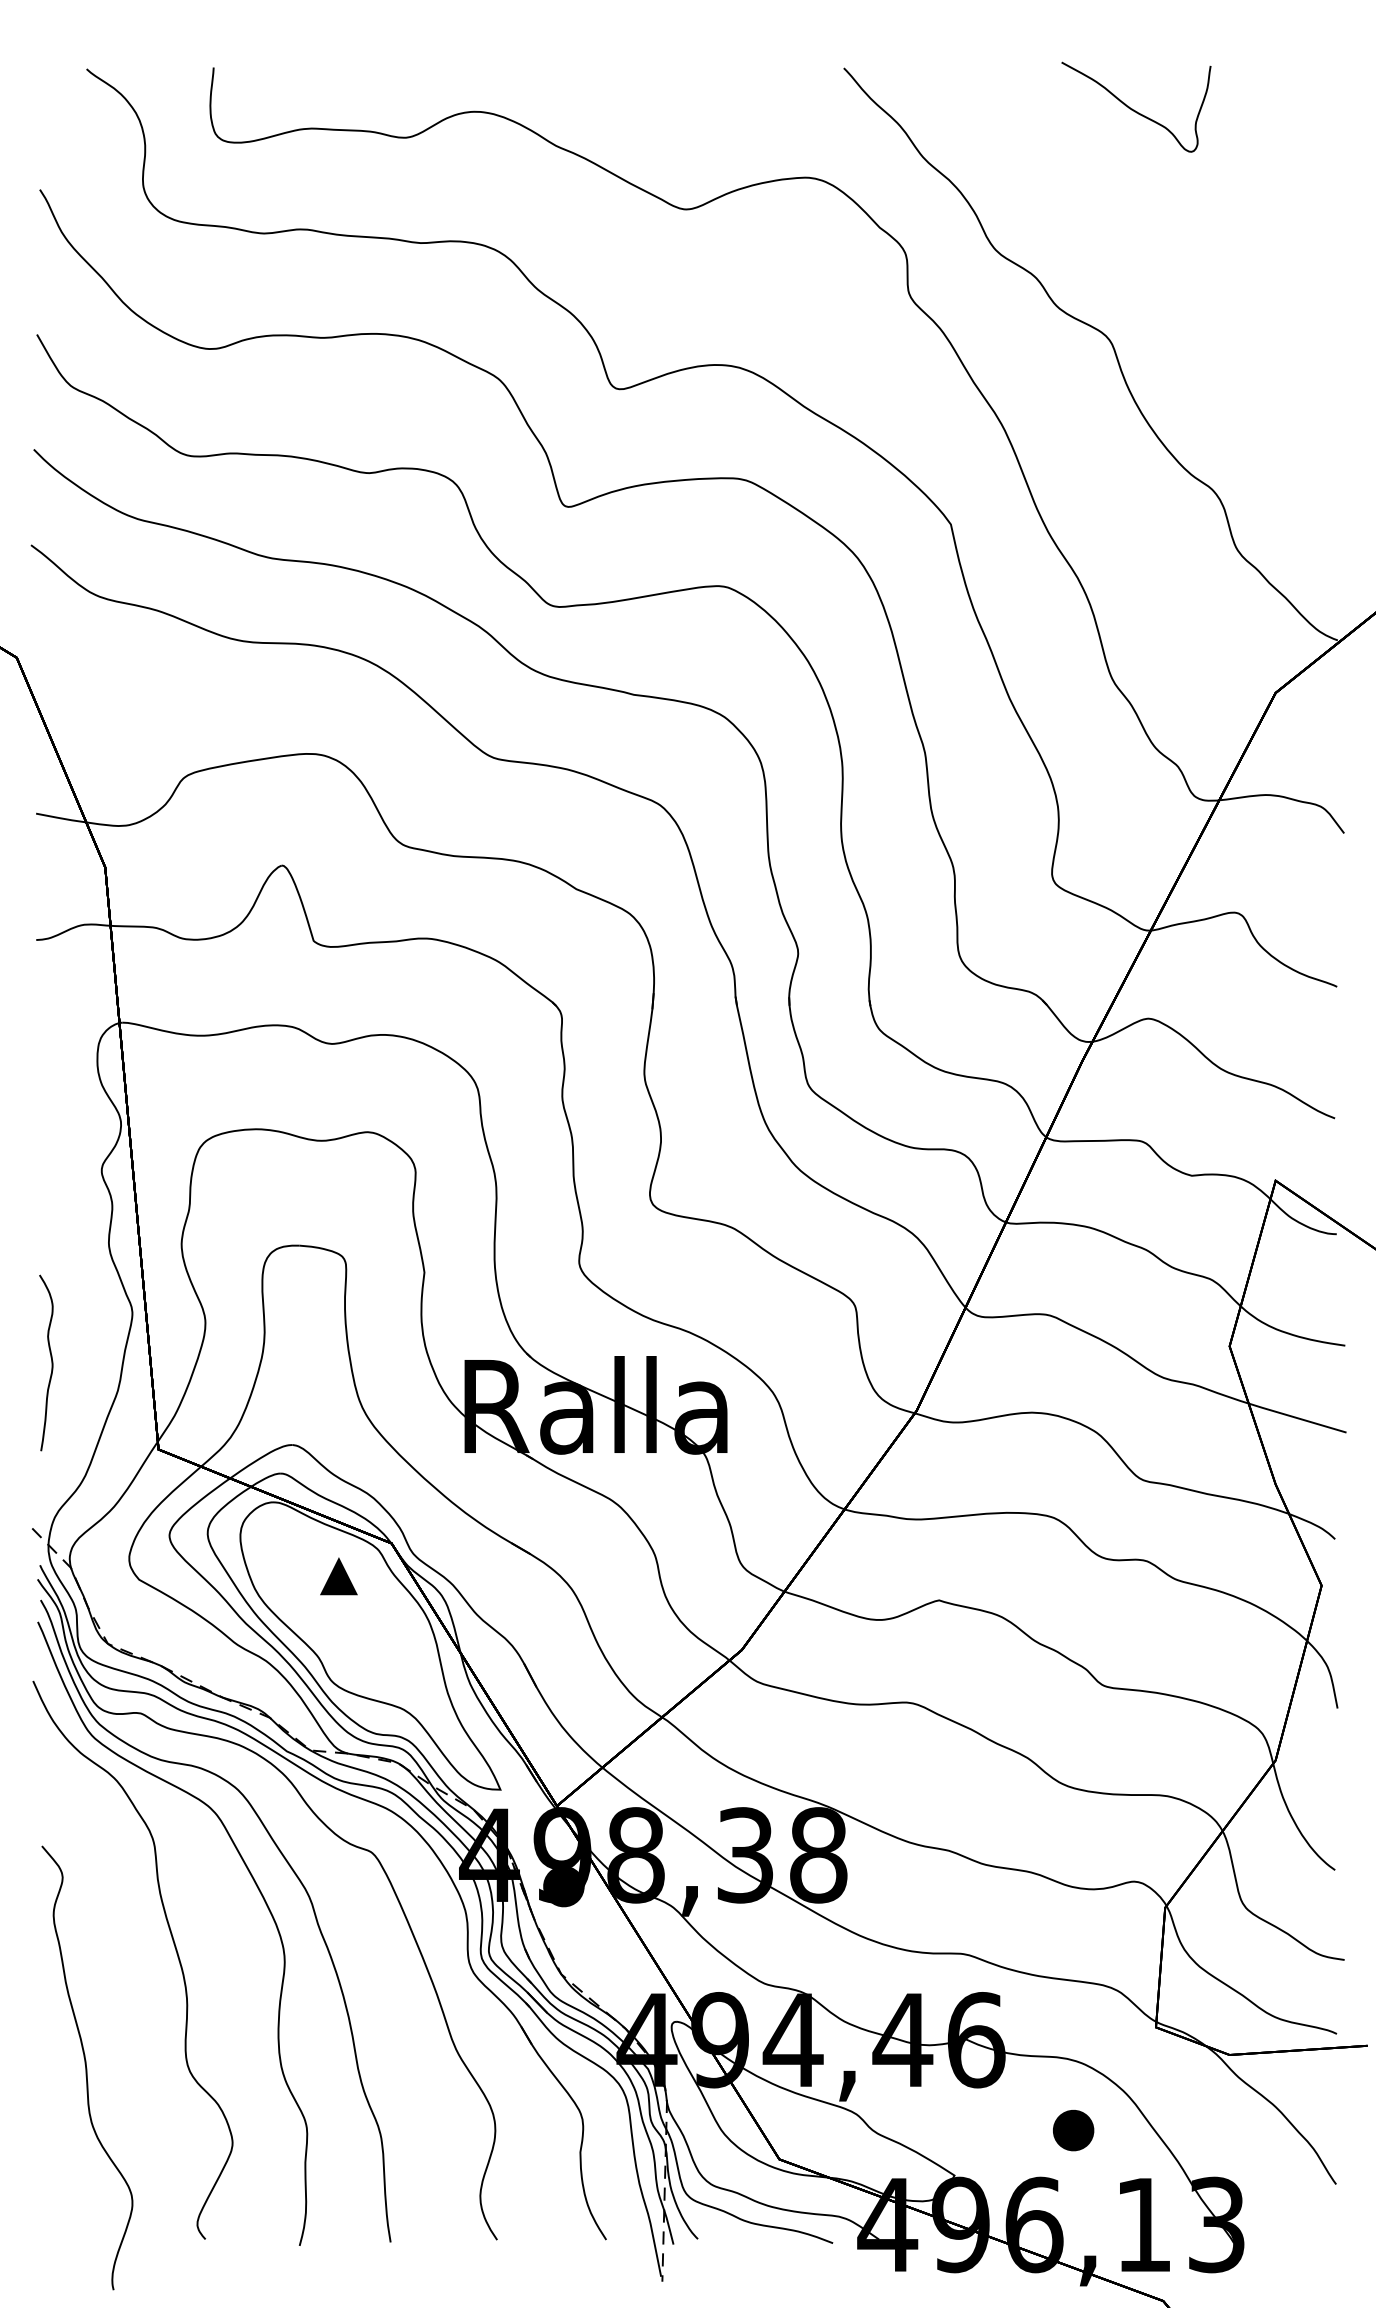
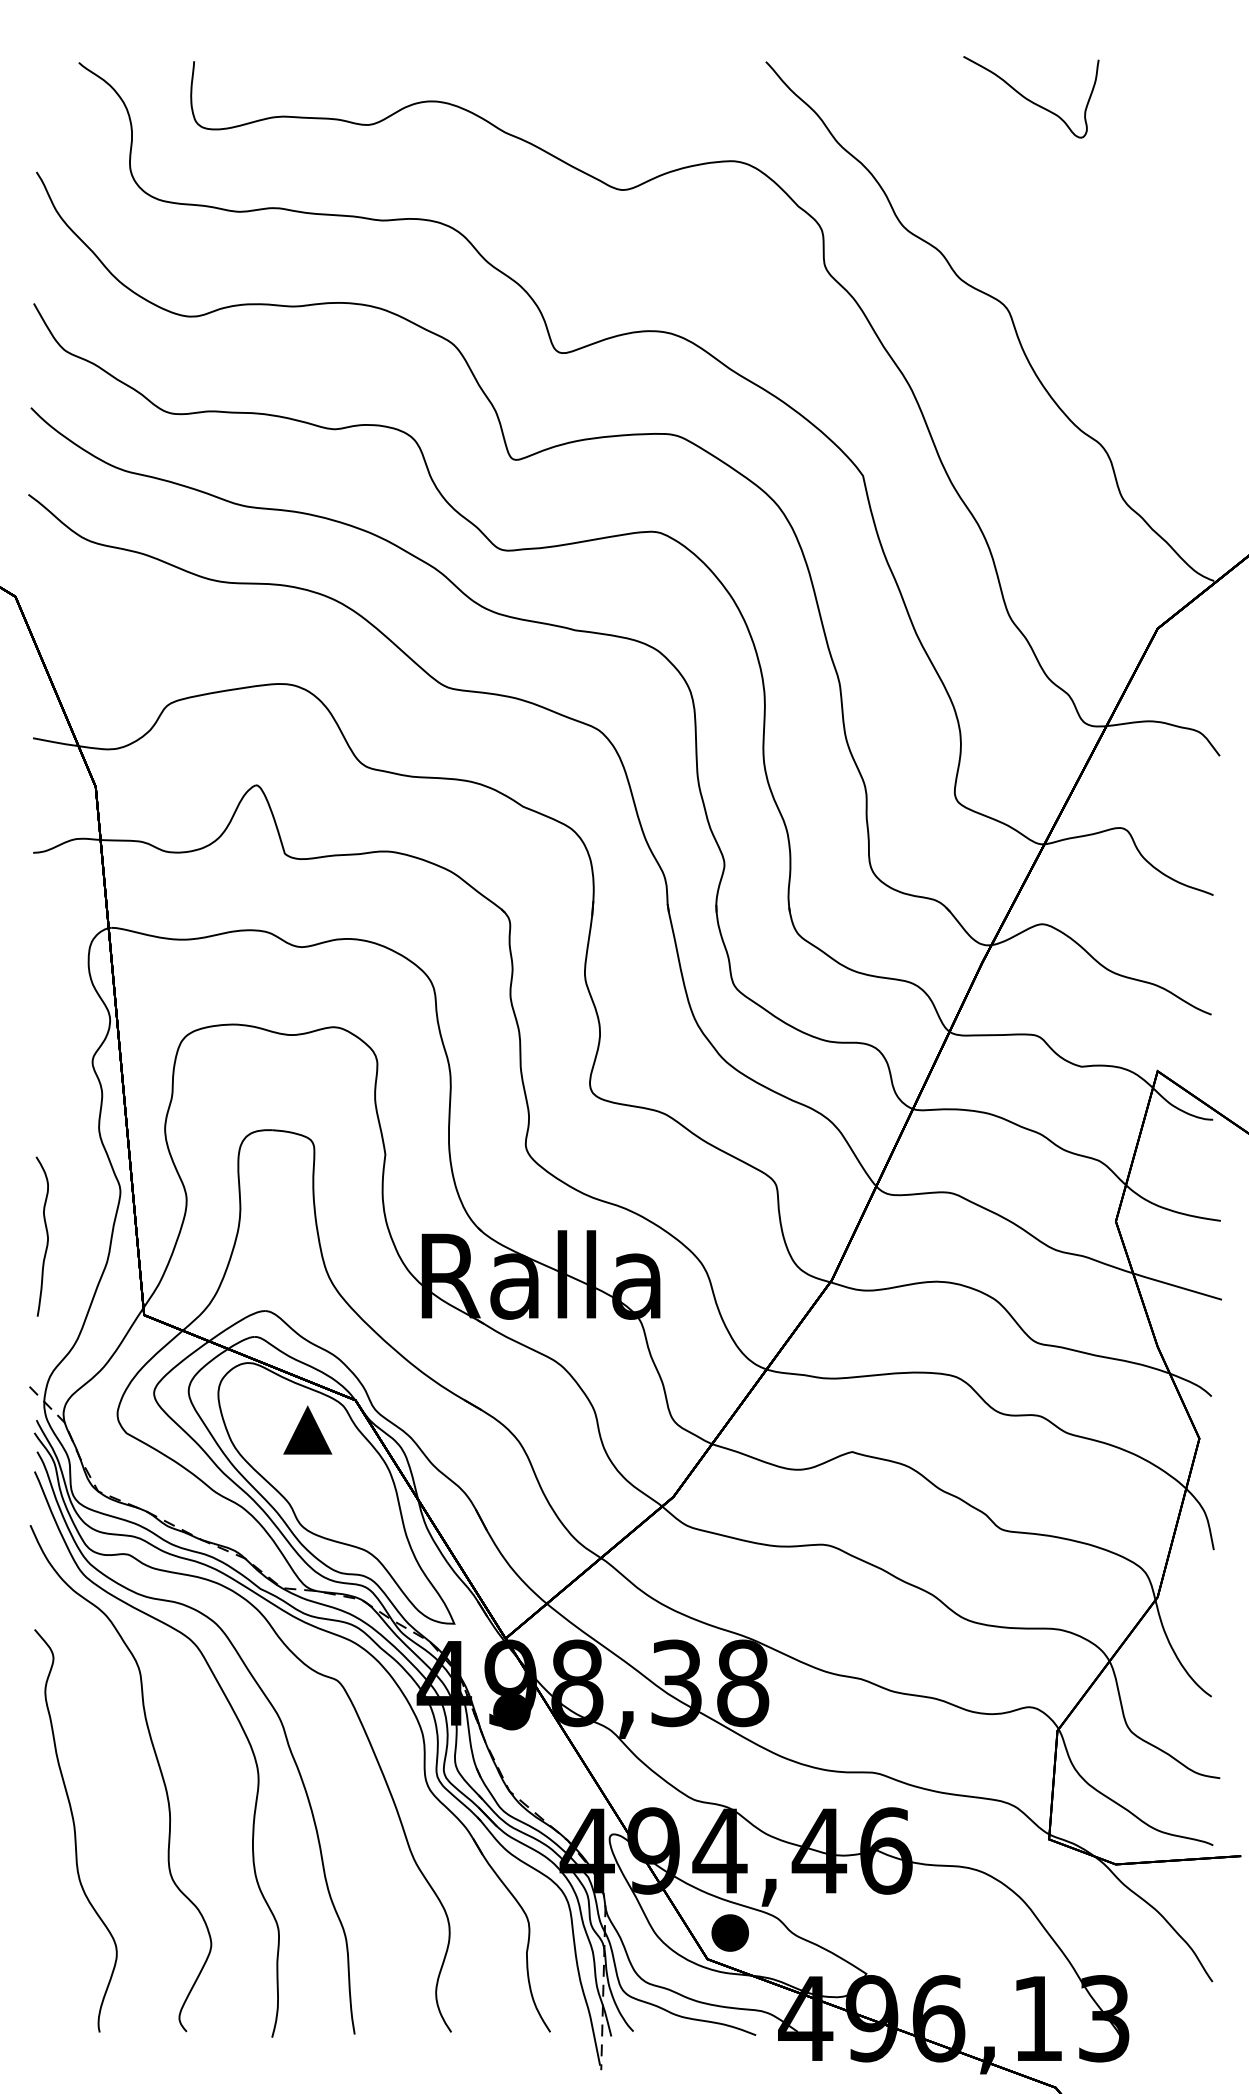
part: (338, 1576) -> (307, 1430), size x1.43
curve: (86, 2067) -> (75, 1830), moved
part: (1073, 2130) -> (730, 1932), moved

